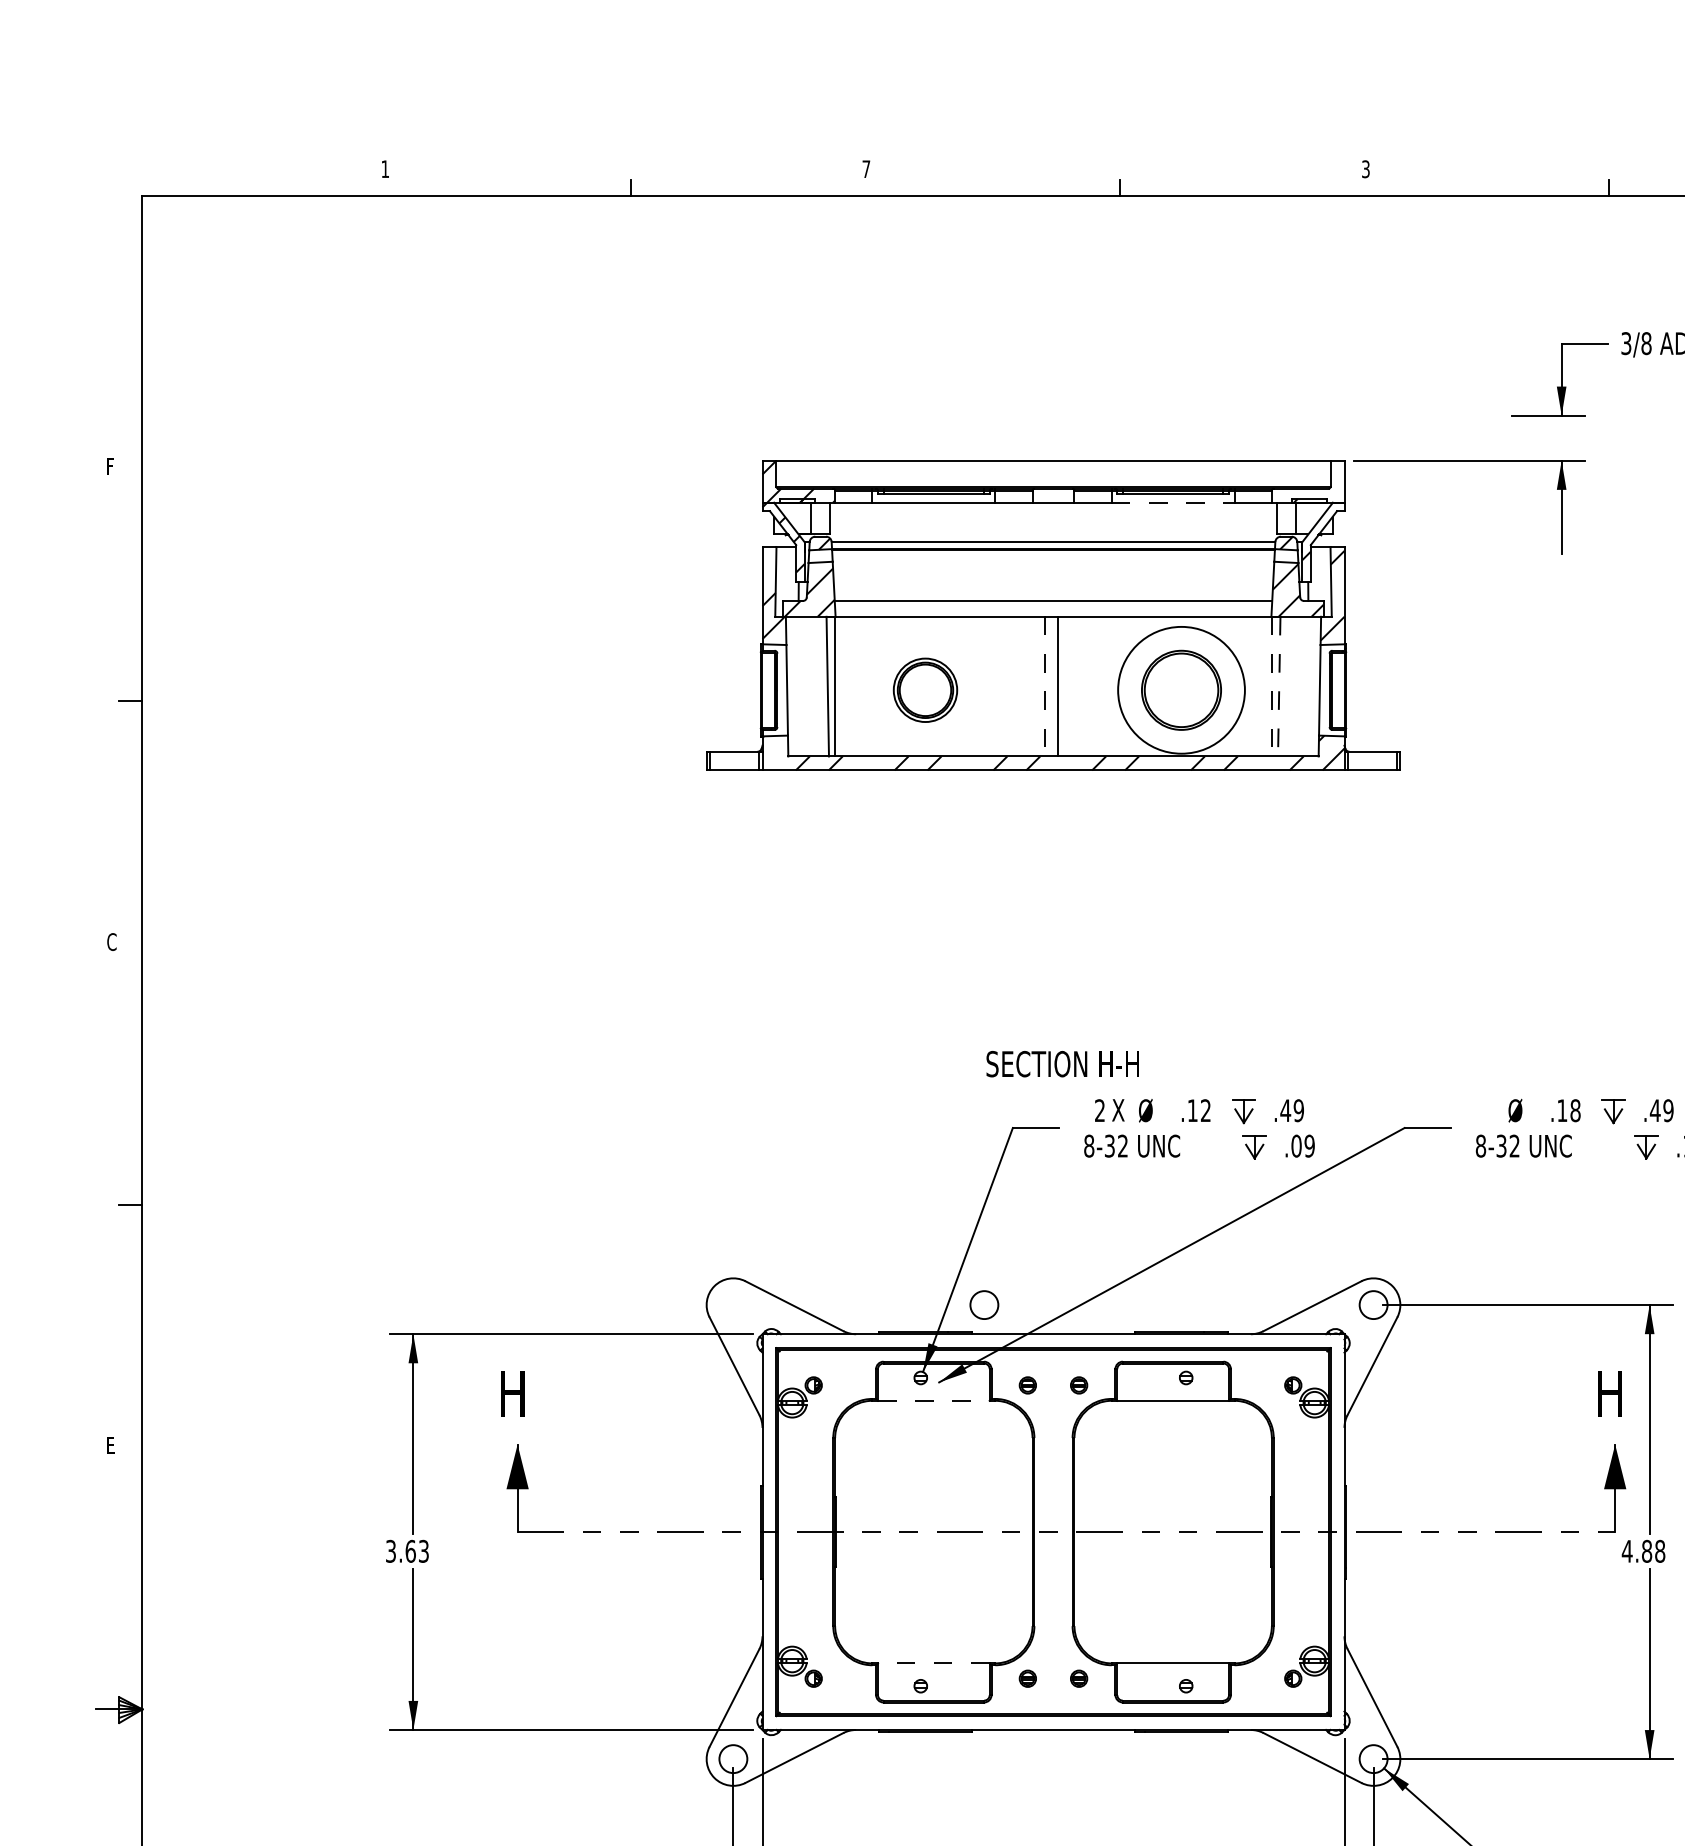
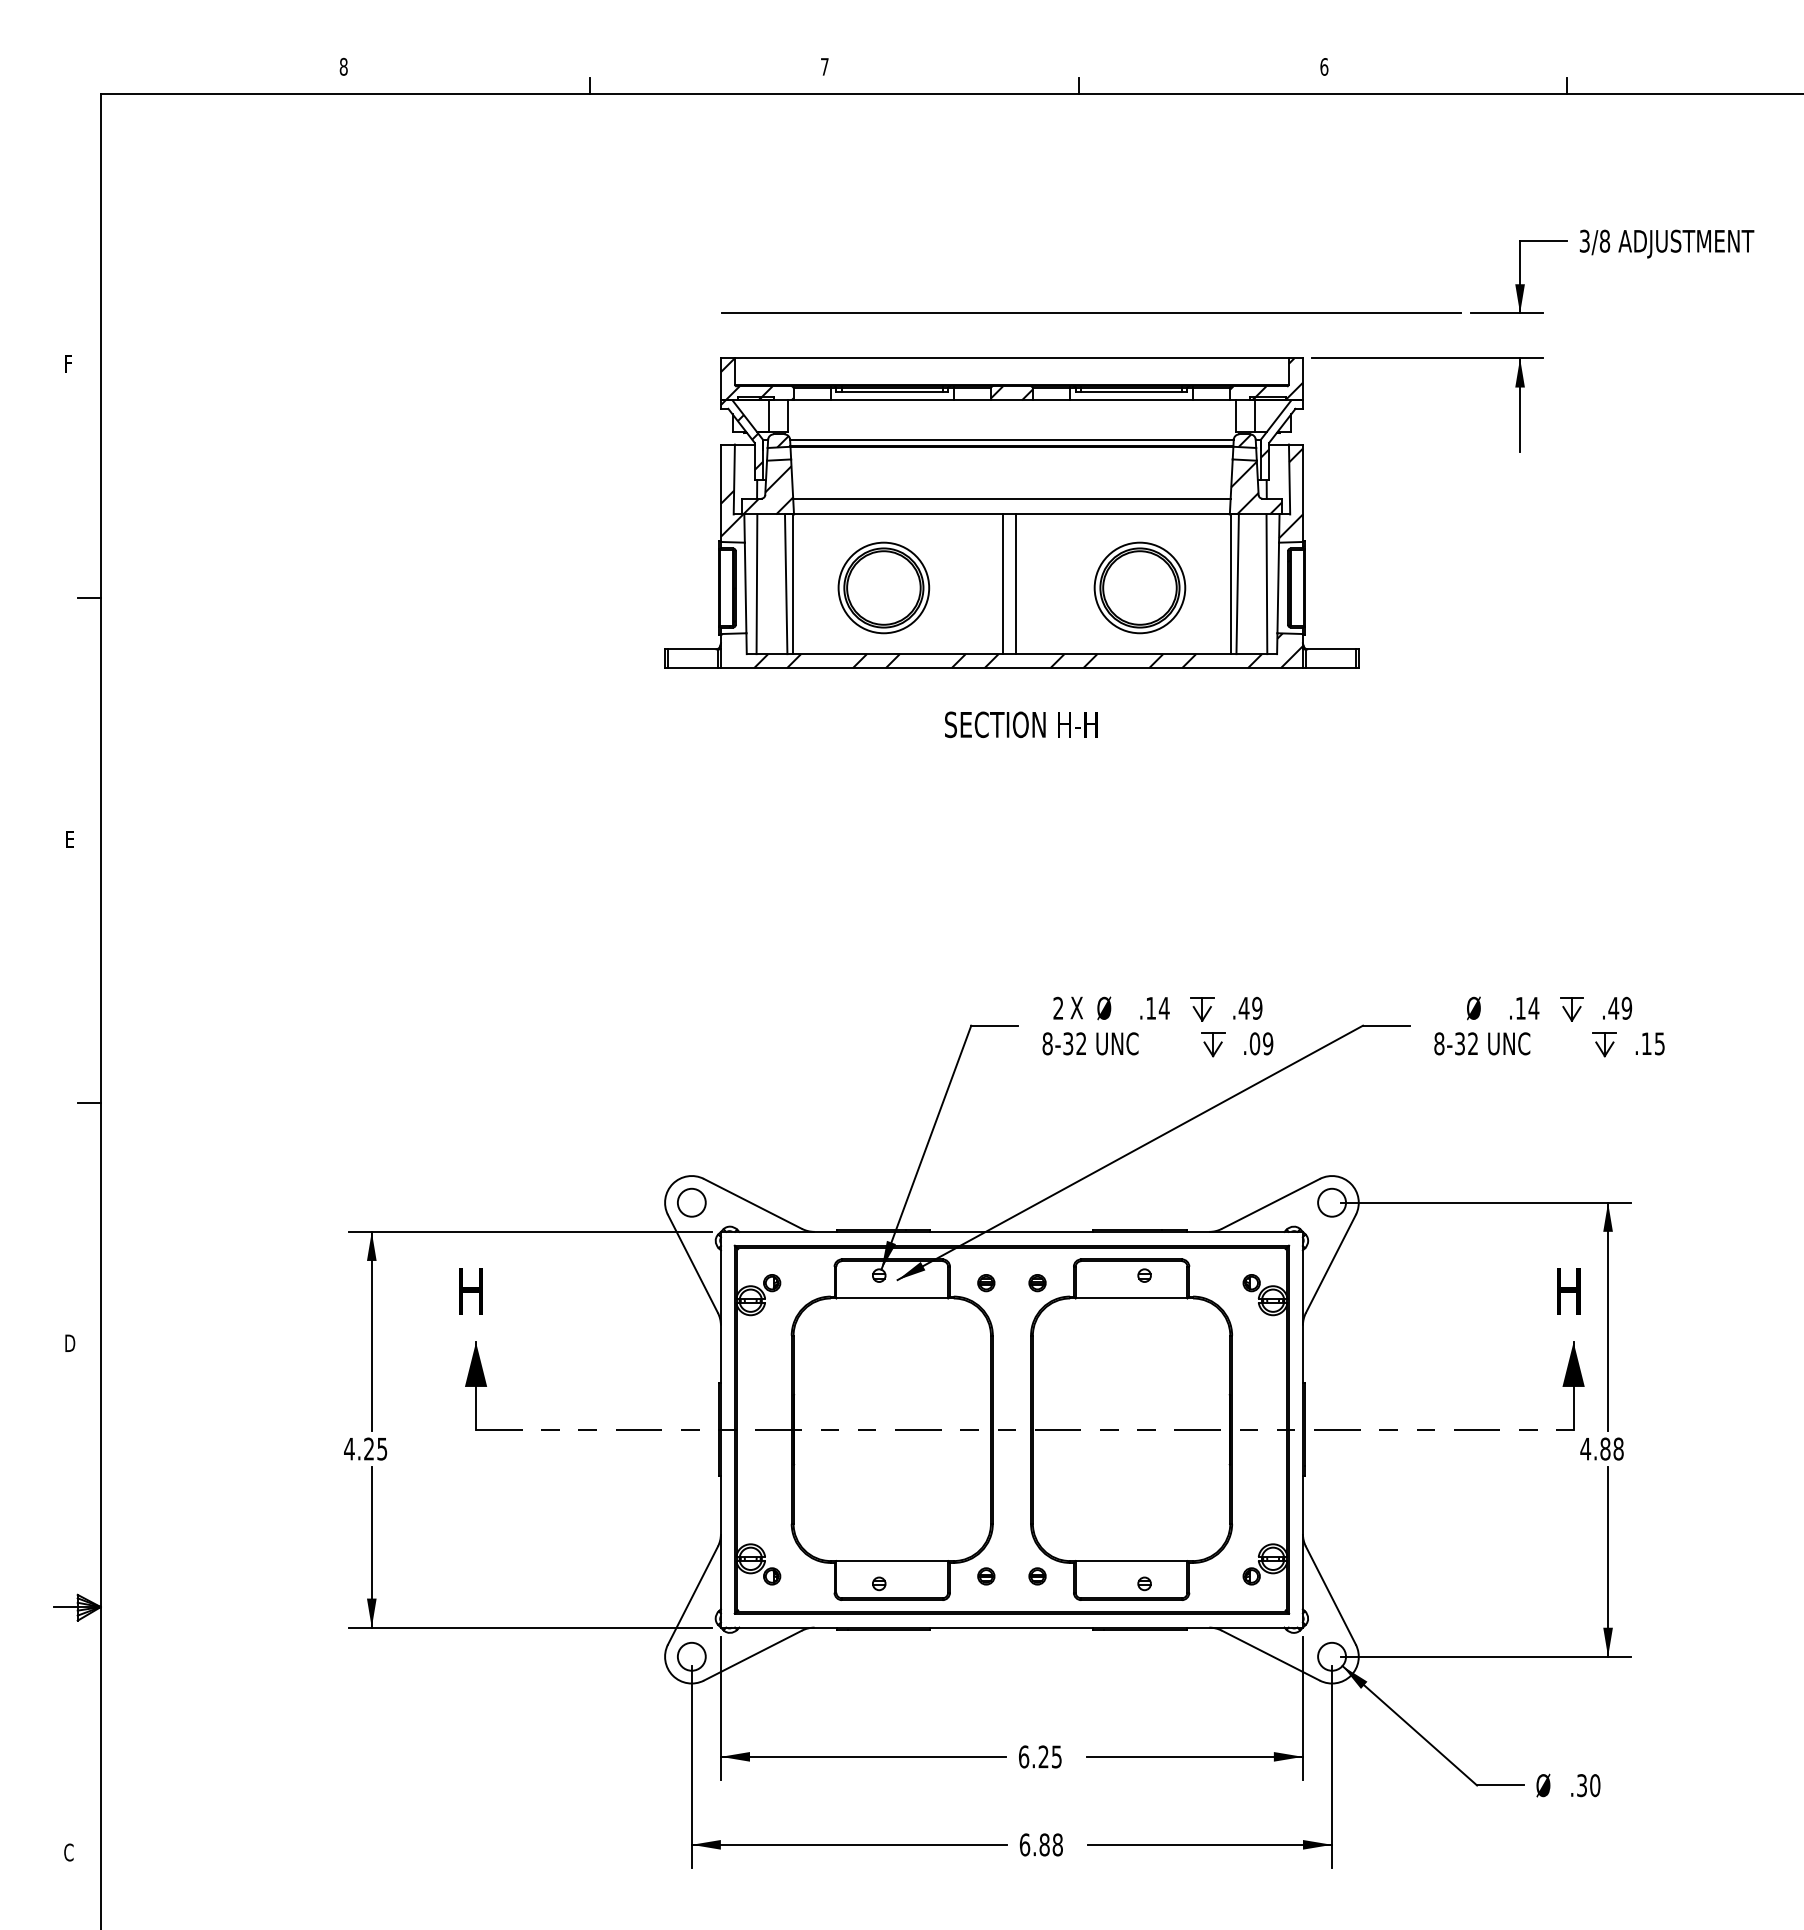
text: (385, 168) -> (343, 66), 1 -> 8
text: (1366, 168) -> (1324, 66), 3 -> 6
line: (1133, 415) -> (1091, 313), added
hatch: (1308, 481) -> (1266, 379), added
hatch: (1053, 495) -> (1011, 393), added
line: (1174, 502) -> (1132, 400), dashed -> solid
line: (798, 686) -> (756, 584), added
line: (1045, 686) -> (1003, 584), dashed -> solid
line: (1272, 686) -> (1230, 584), dashed -> solid
line: (1279, 686) -> (1237, 584), dashed -> solid
line: (1308, 686) -> (1266, 584), added
part: (925, 689) -> (883, 587), size x1.43
circle: (1181, 689) -> (1139, 587), size x0.71
text: (112, 941) -> (70, 839), C -> E
text: (1063, 1063) -> (1021, 724), moved
text: (1205, 1109) -> (1163, 1007), .12 -> .14
text: (1575, 1109) -> (1533, 1007), .18 -> .14
circle: (984, 1304) -> (691, 1202), moved
line: (934, 1400) -> (892, 1298), dashed -> solid
text: (112, 1444) -> (70, 1342), E -> D
text: (407, 1550) -> (365, 1448), 3.63 -> 4.25
line: (934, 1663) -> (892, 1561), dashed -> solid

